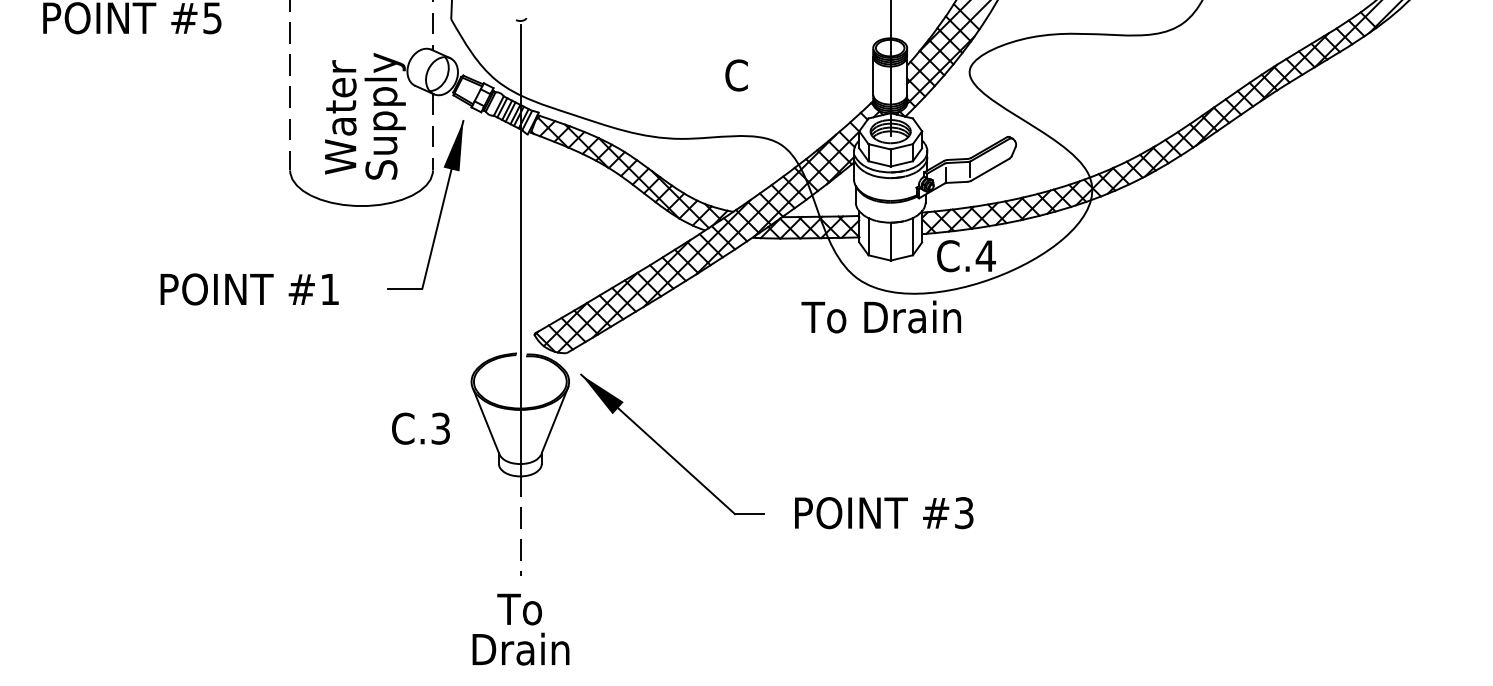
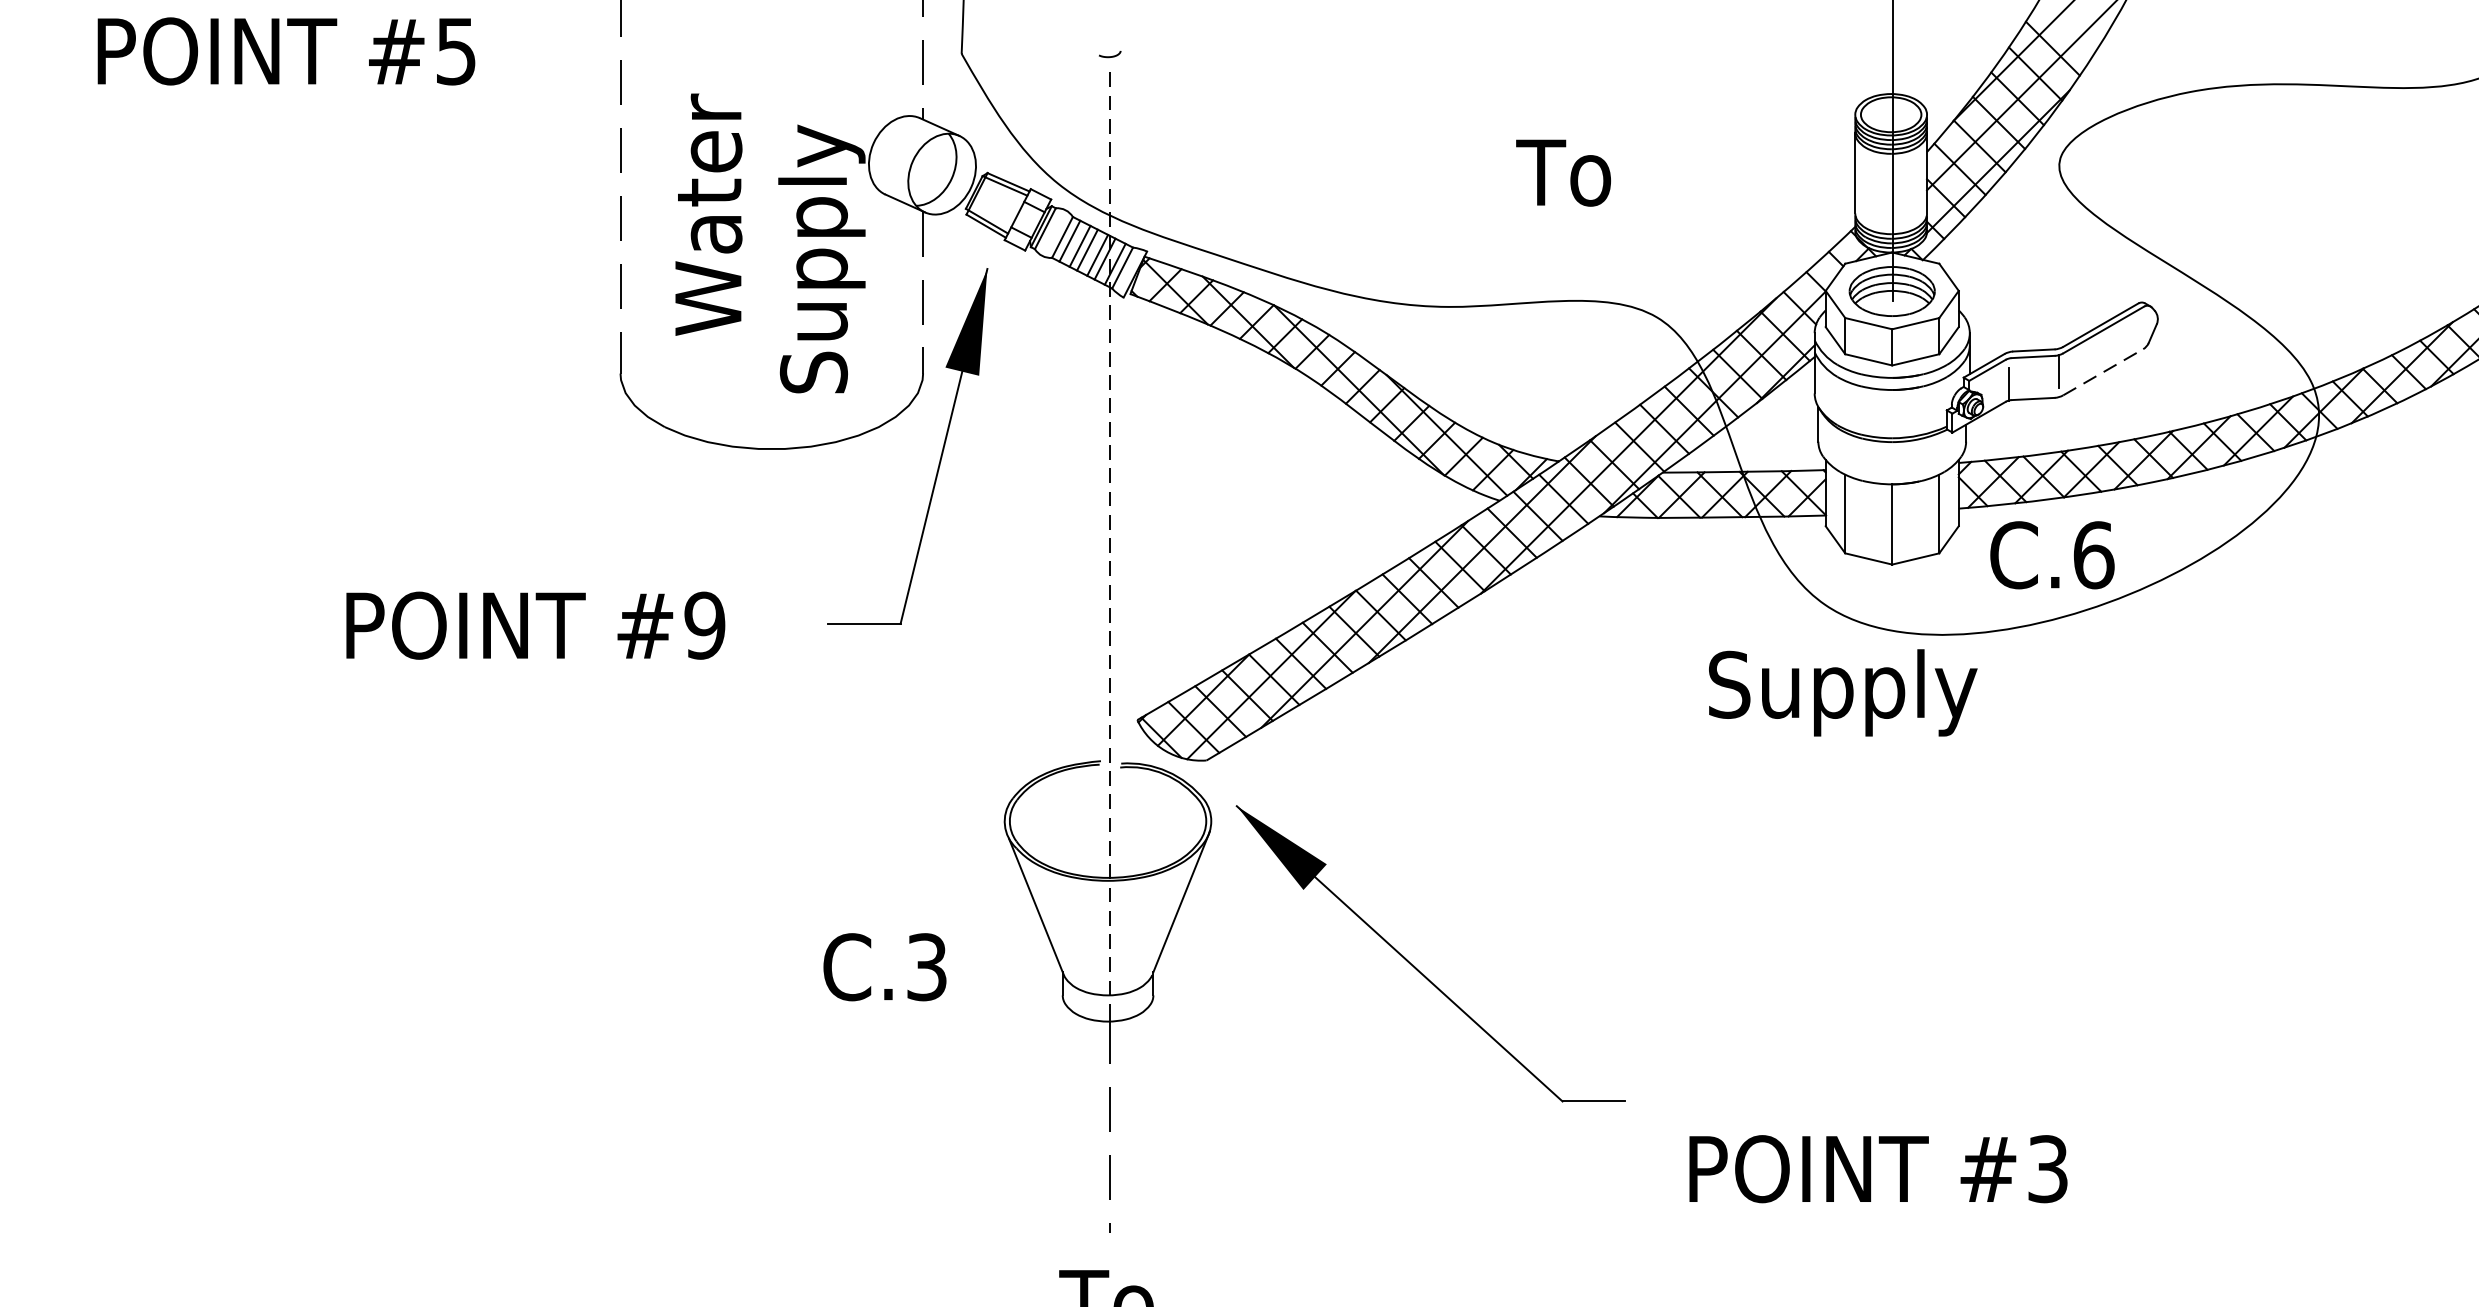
text: (735, 75) -> (1563, 172), C -> To
text: (340, 117) -> (708, 215), moved
line: (990, 169) -> (2103, 371), solid -> dashed
line: (521, 250) -> (1110, 543), solid -> dashed
text: (985, 256) -> (2092, 555), C.4 -> C.6
text: (329, 289) -> (703, 625), #1 -> #9
text: (881, 320) -> (1872, 691), To Drain -> Supply
text: (420, 428) -> (883, 966), moved
text: (884, 513) -> (1879, 1169), moved

